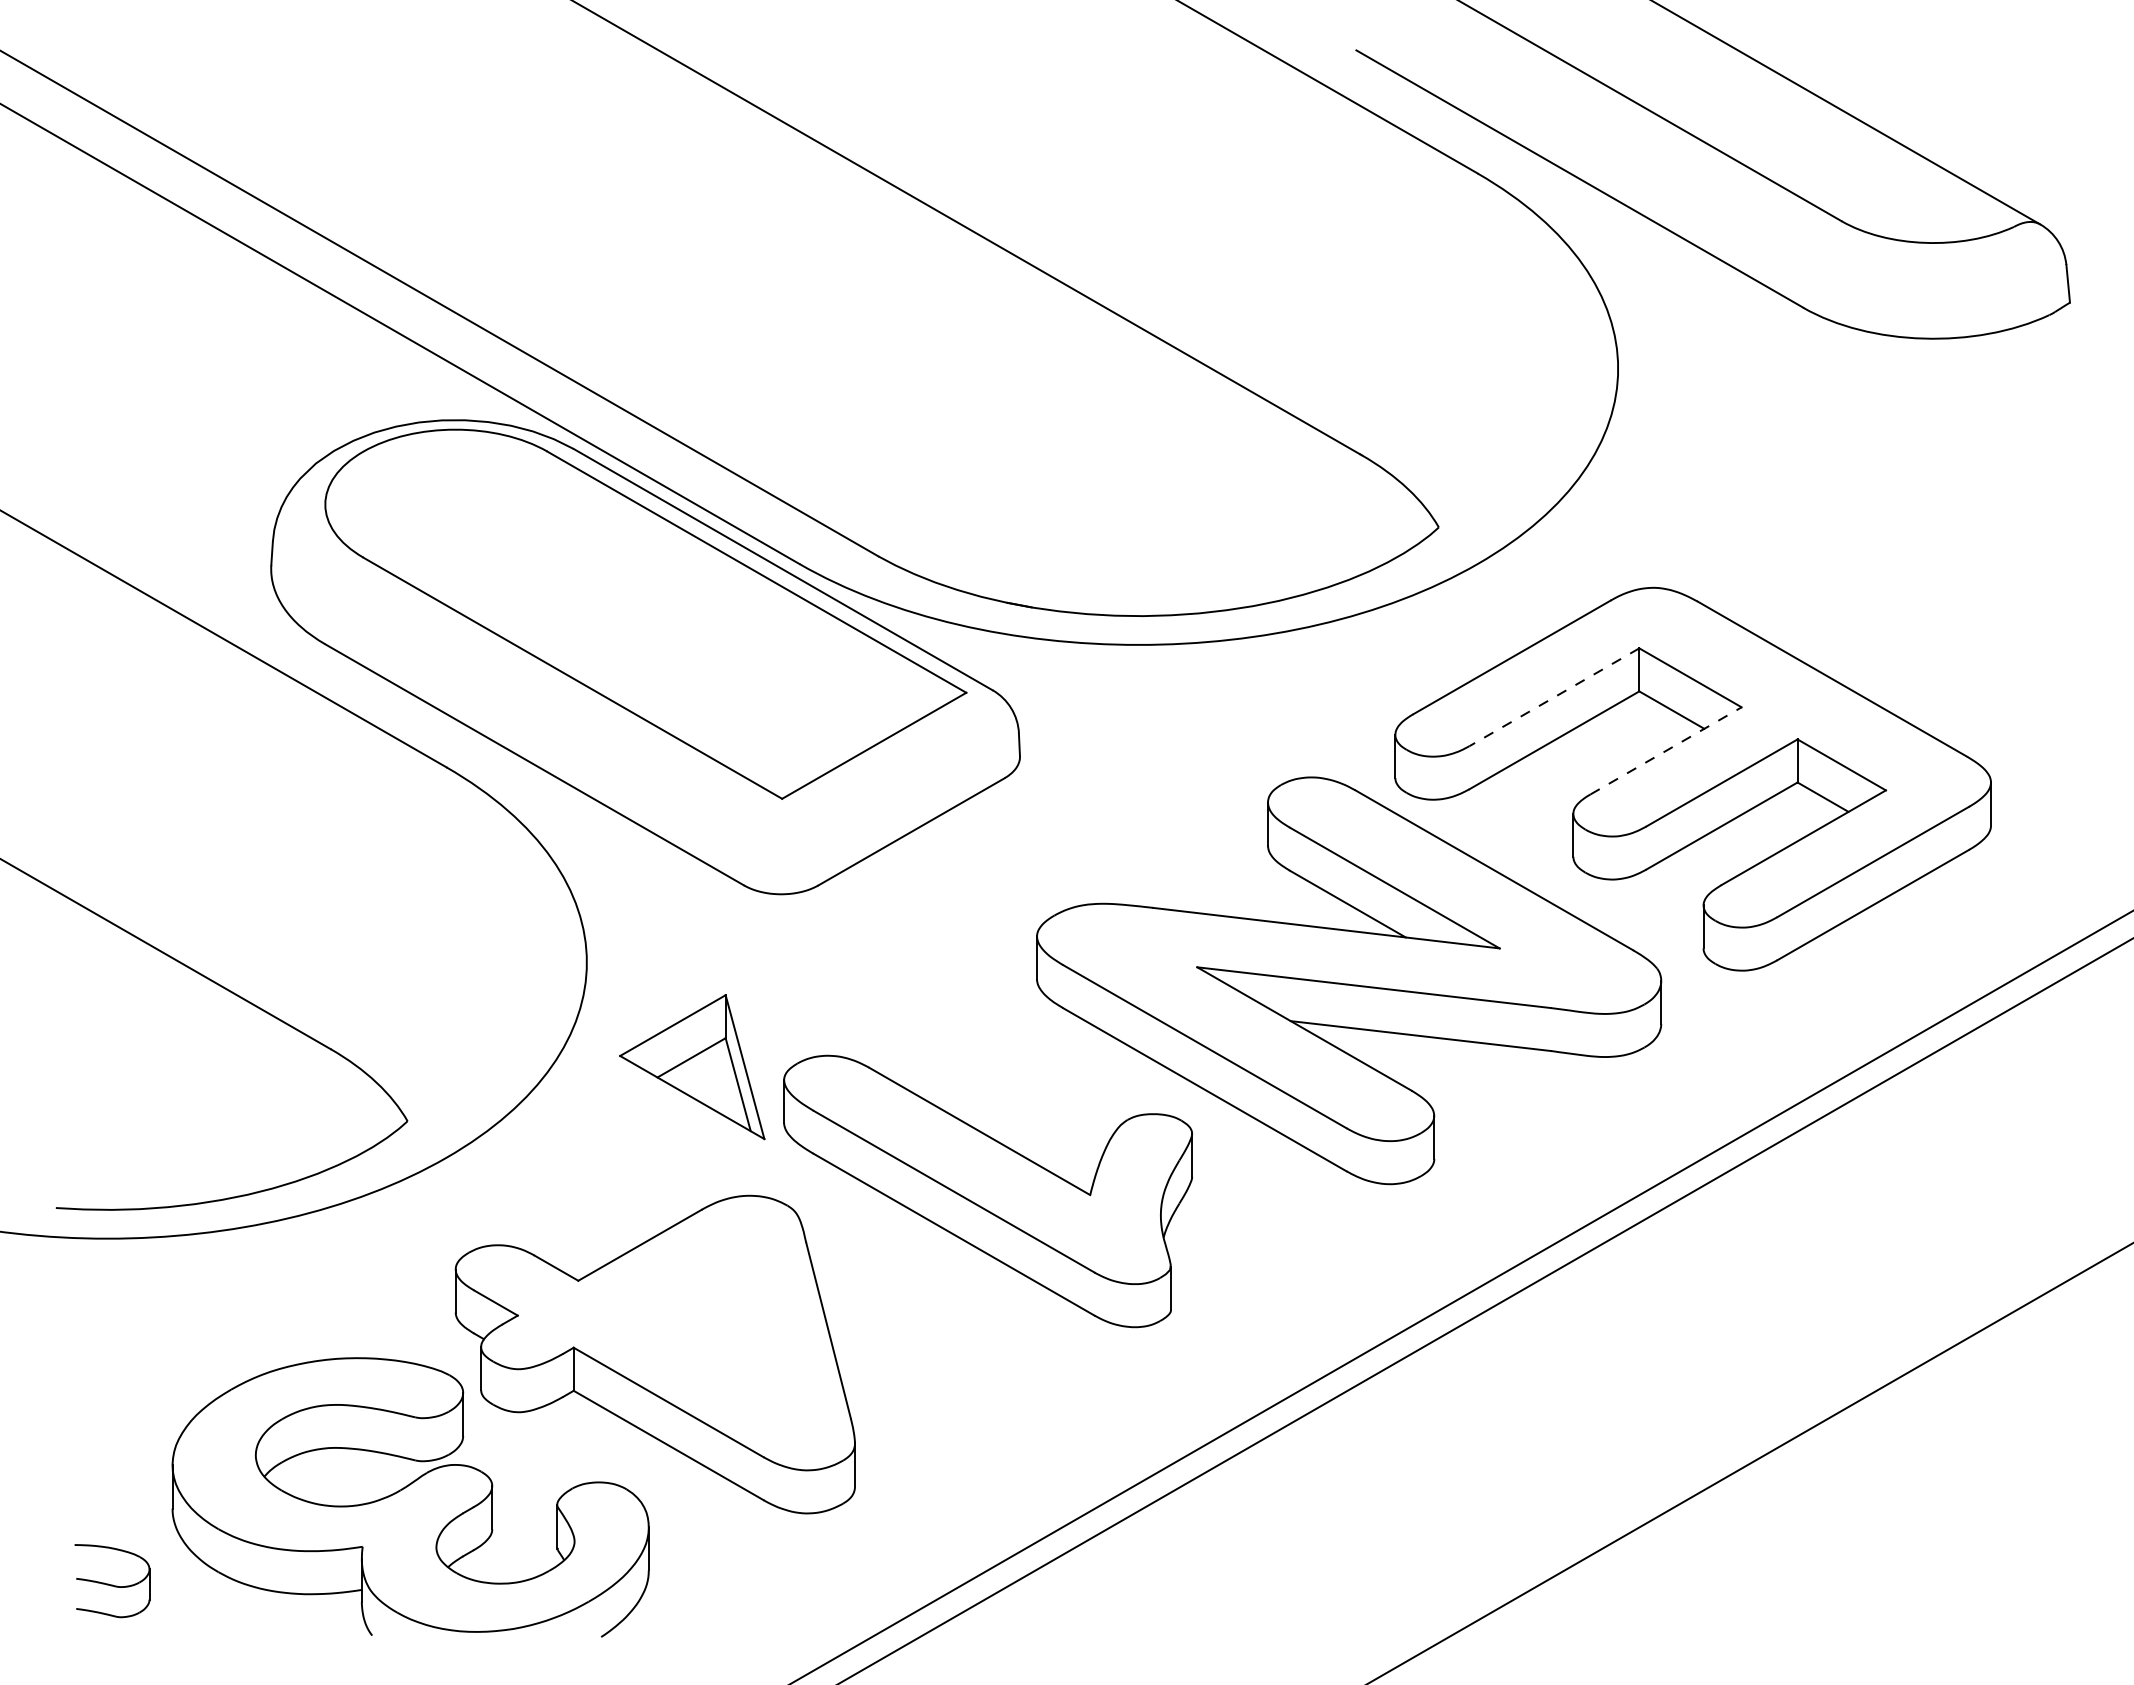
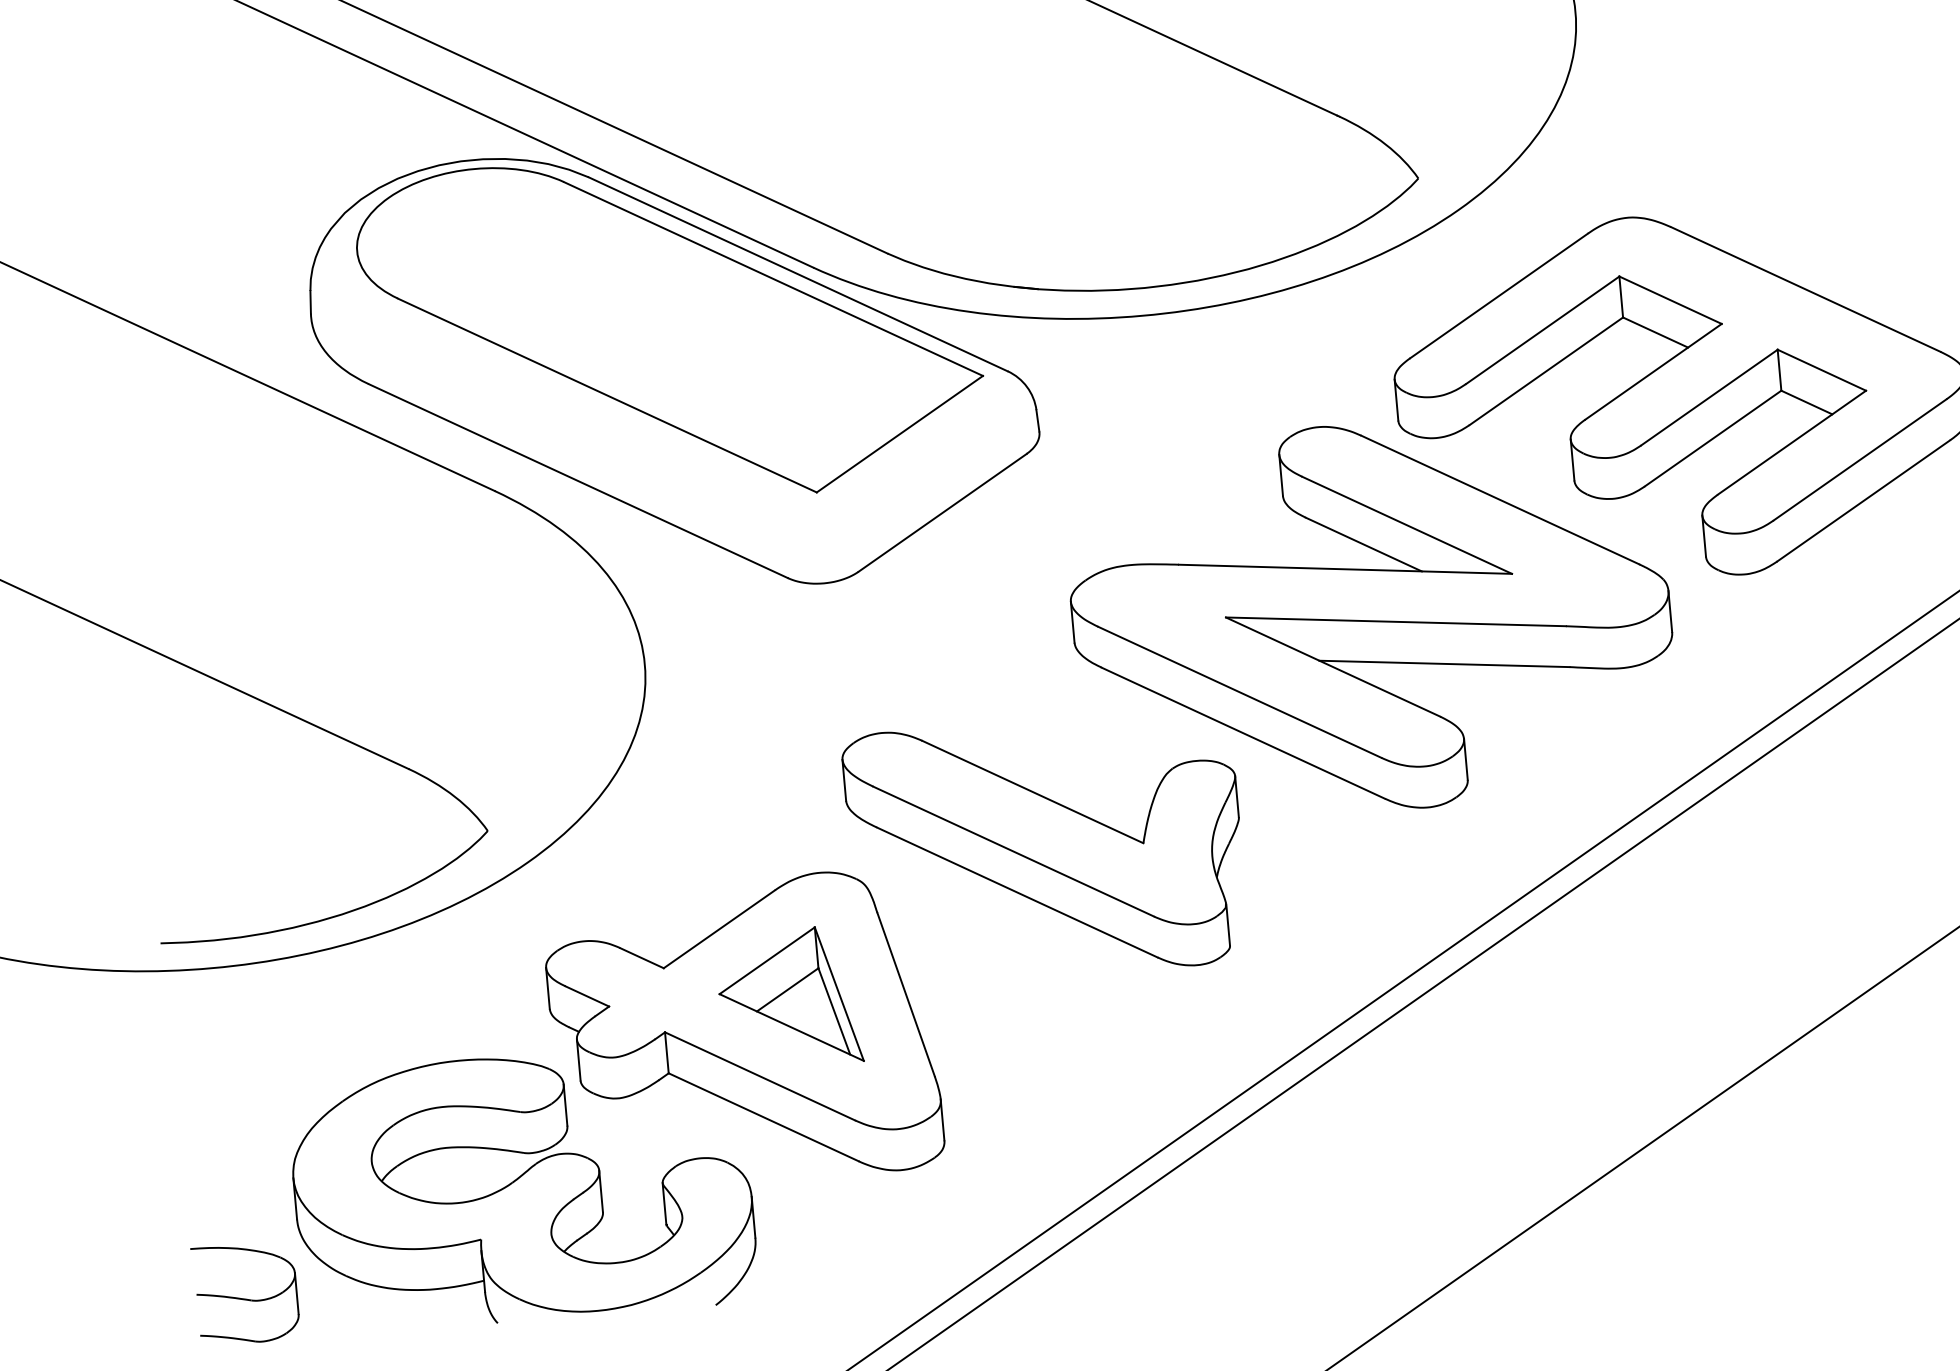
line: (1554, 697) -> (1542, 330), dashed -> solid
line: (1666, 750) -> (1653, 371), dashed -> solid
part: (692, 1067) -> (789, 998), moved
part: (112, 1580) -> (246, 1292), size x1.43

